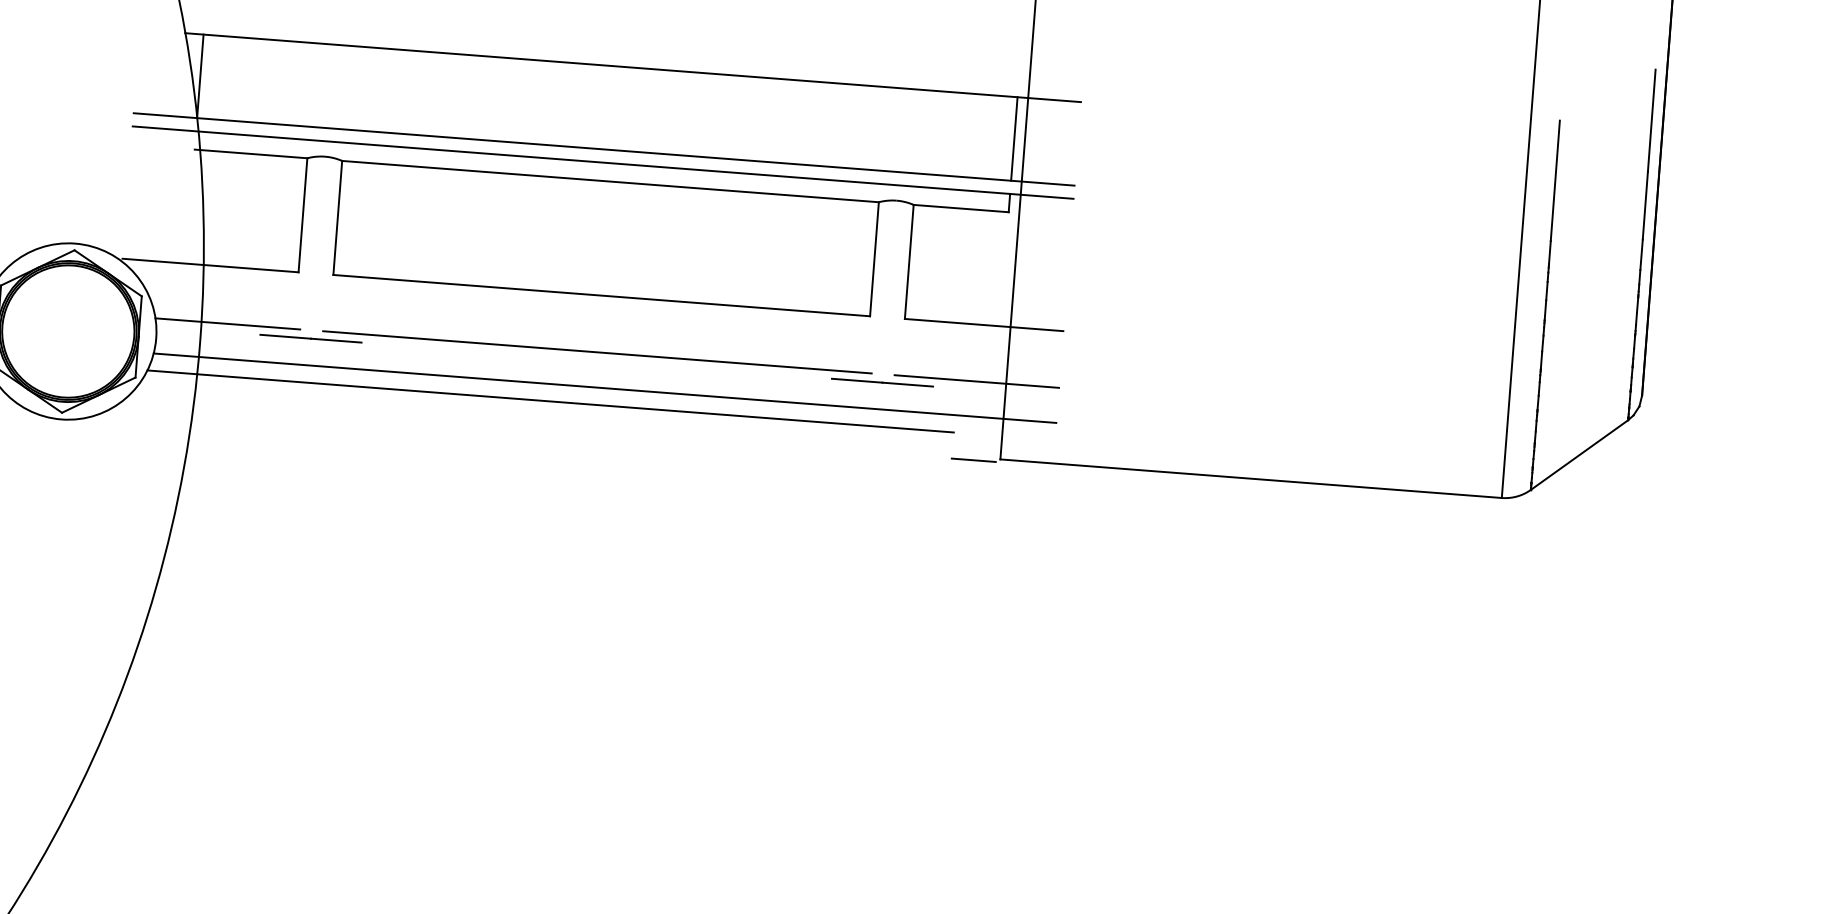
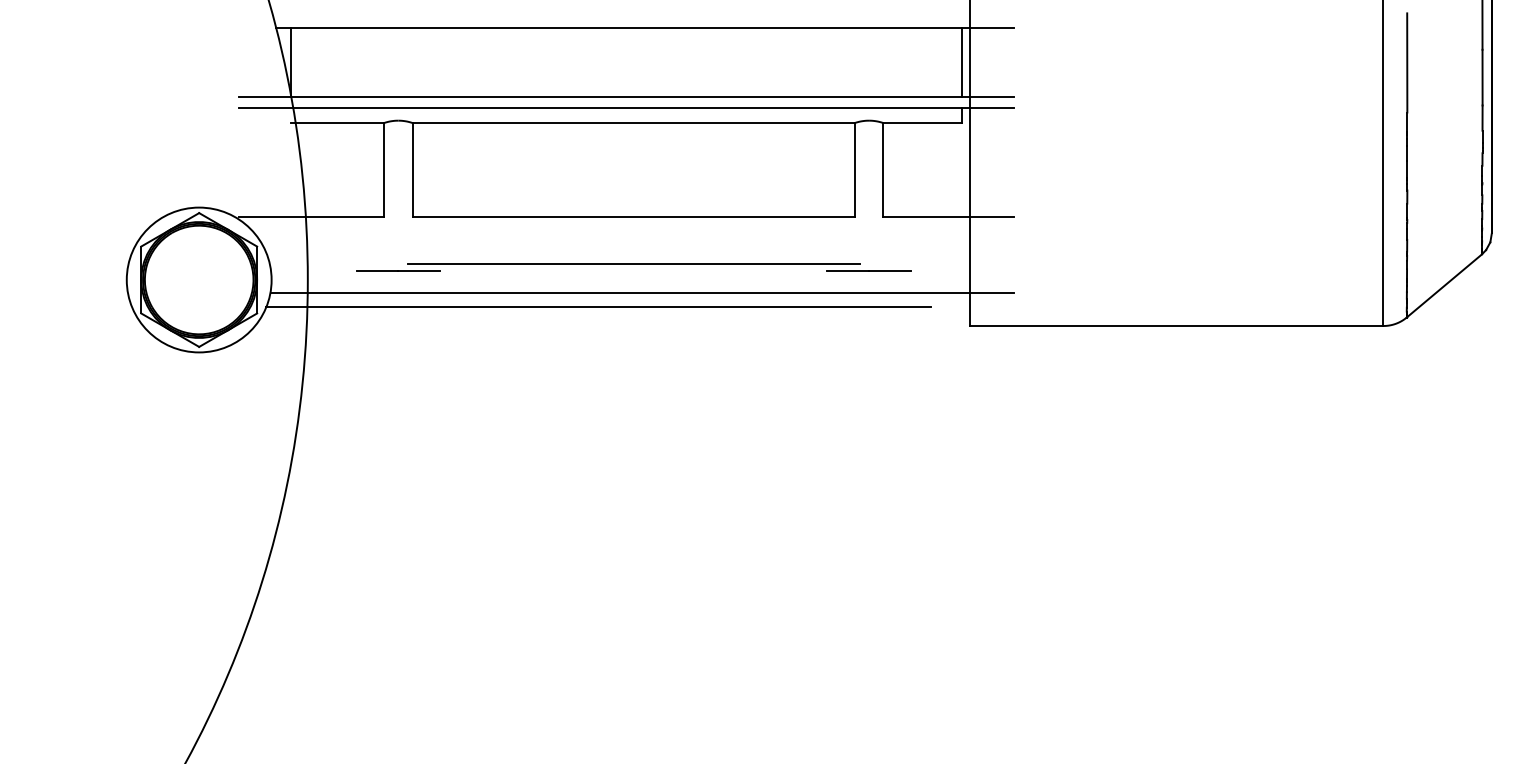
line: (226, 323) -> (328, 263), removed
line: (975, 381) -> (945, 263), removed
line: (973, 460) -> (948, 328), removed

